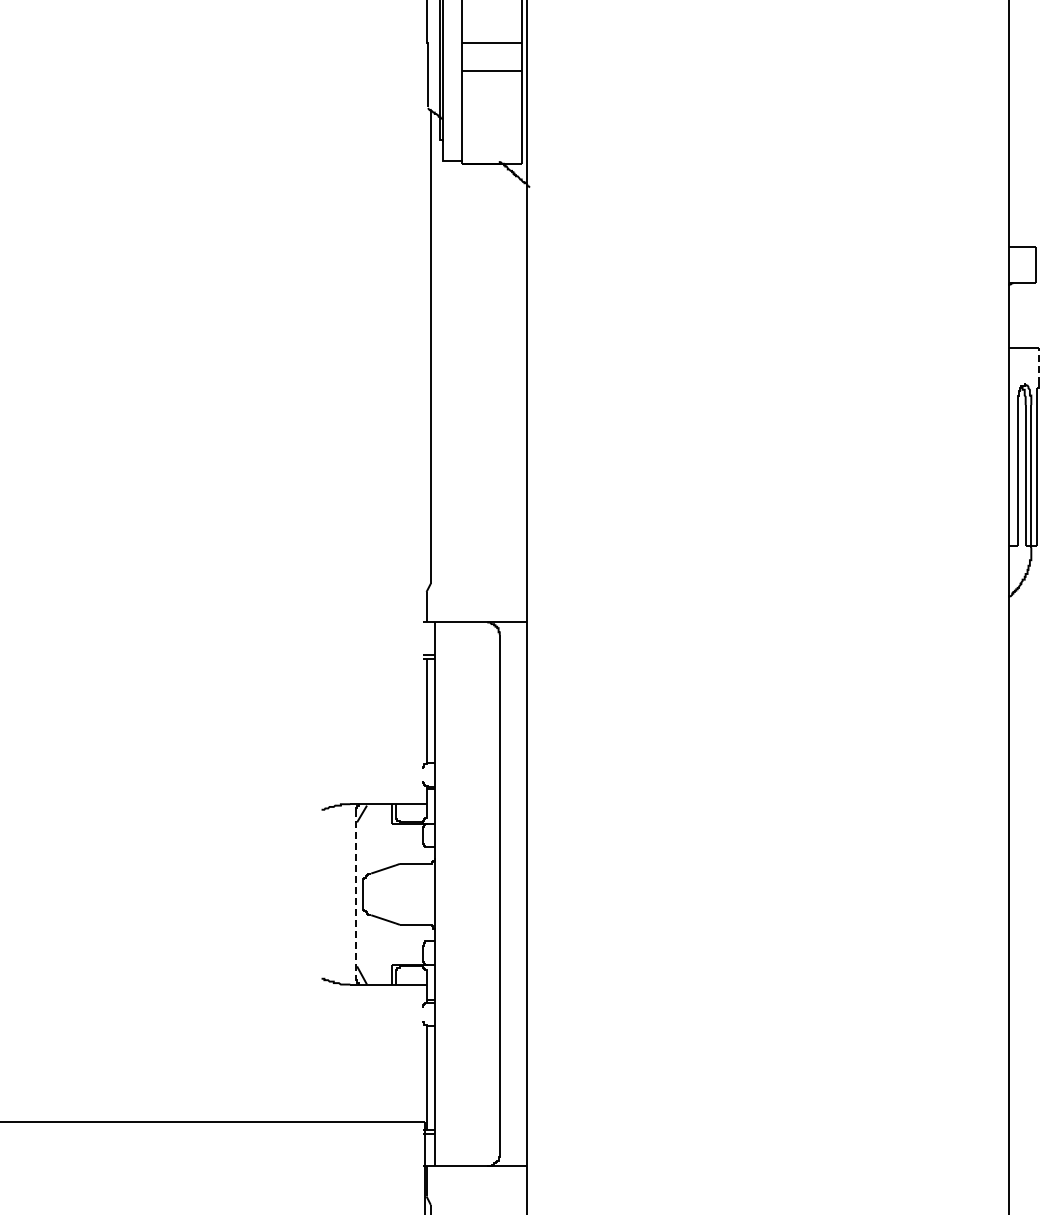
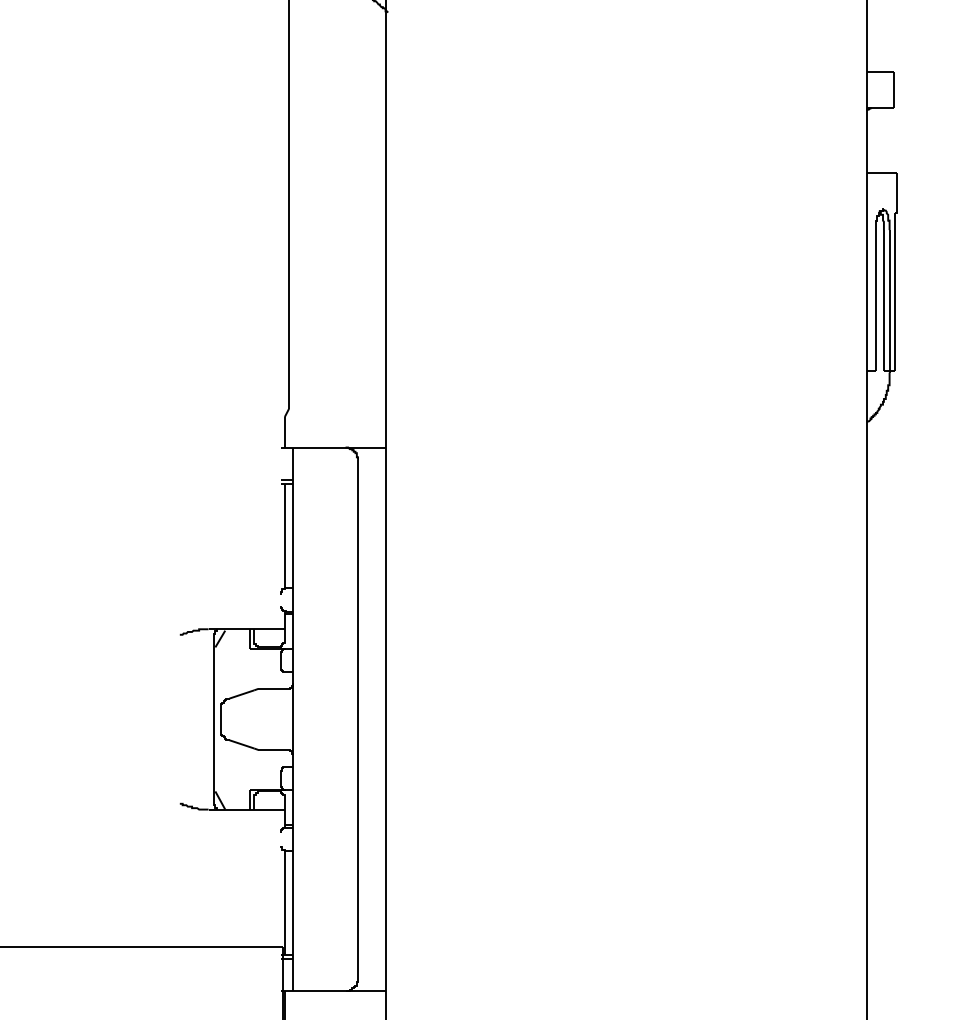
line: (1038, 365) -> (896, 190), dashed -> solid
line: (355, 894) -> (213, 719), dashed -> solid

